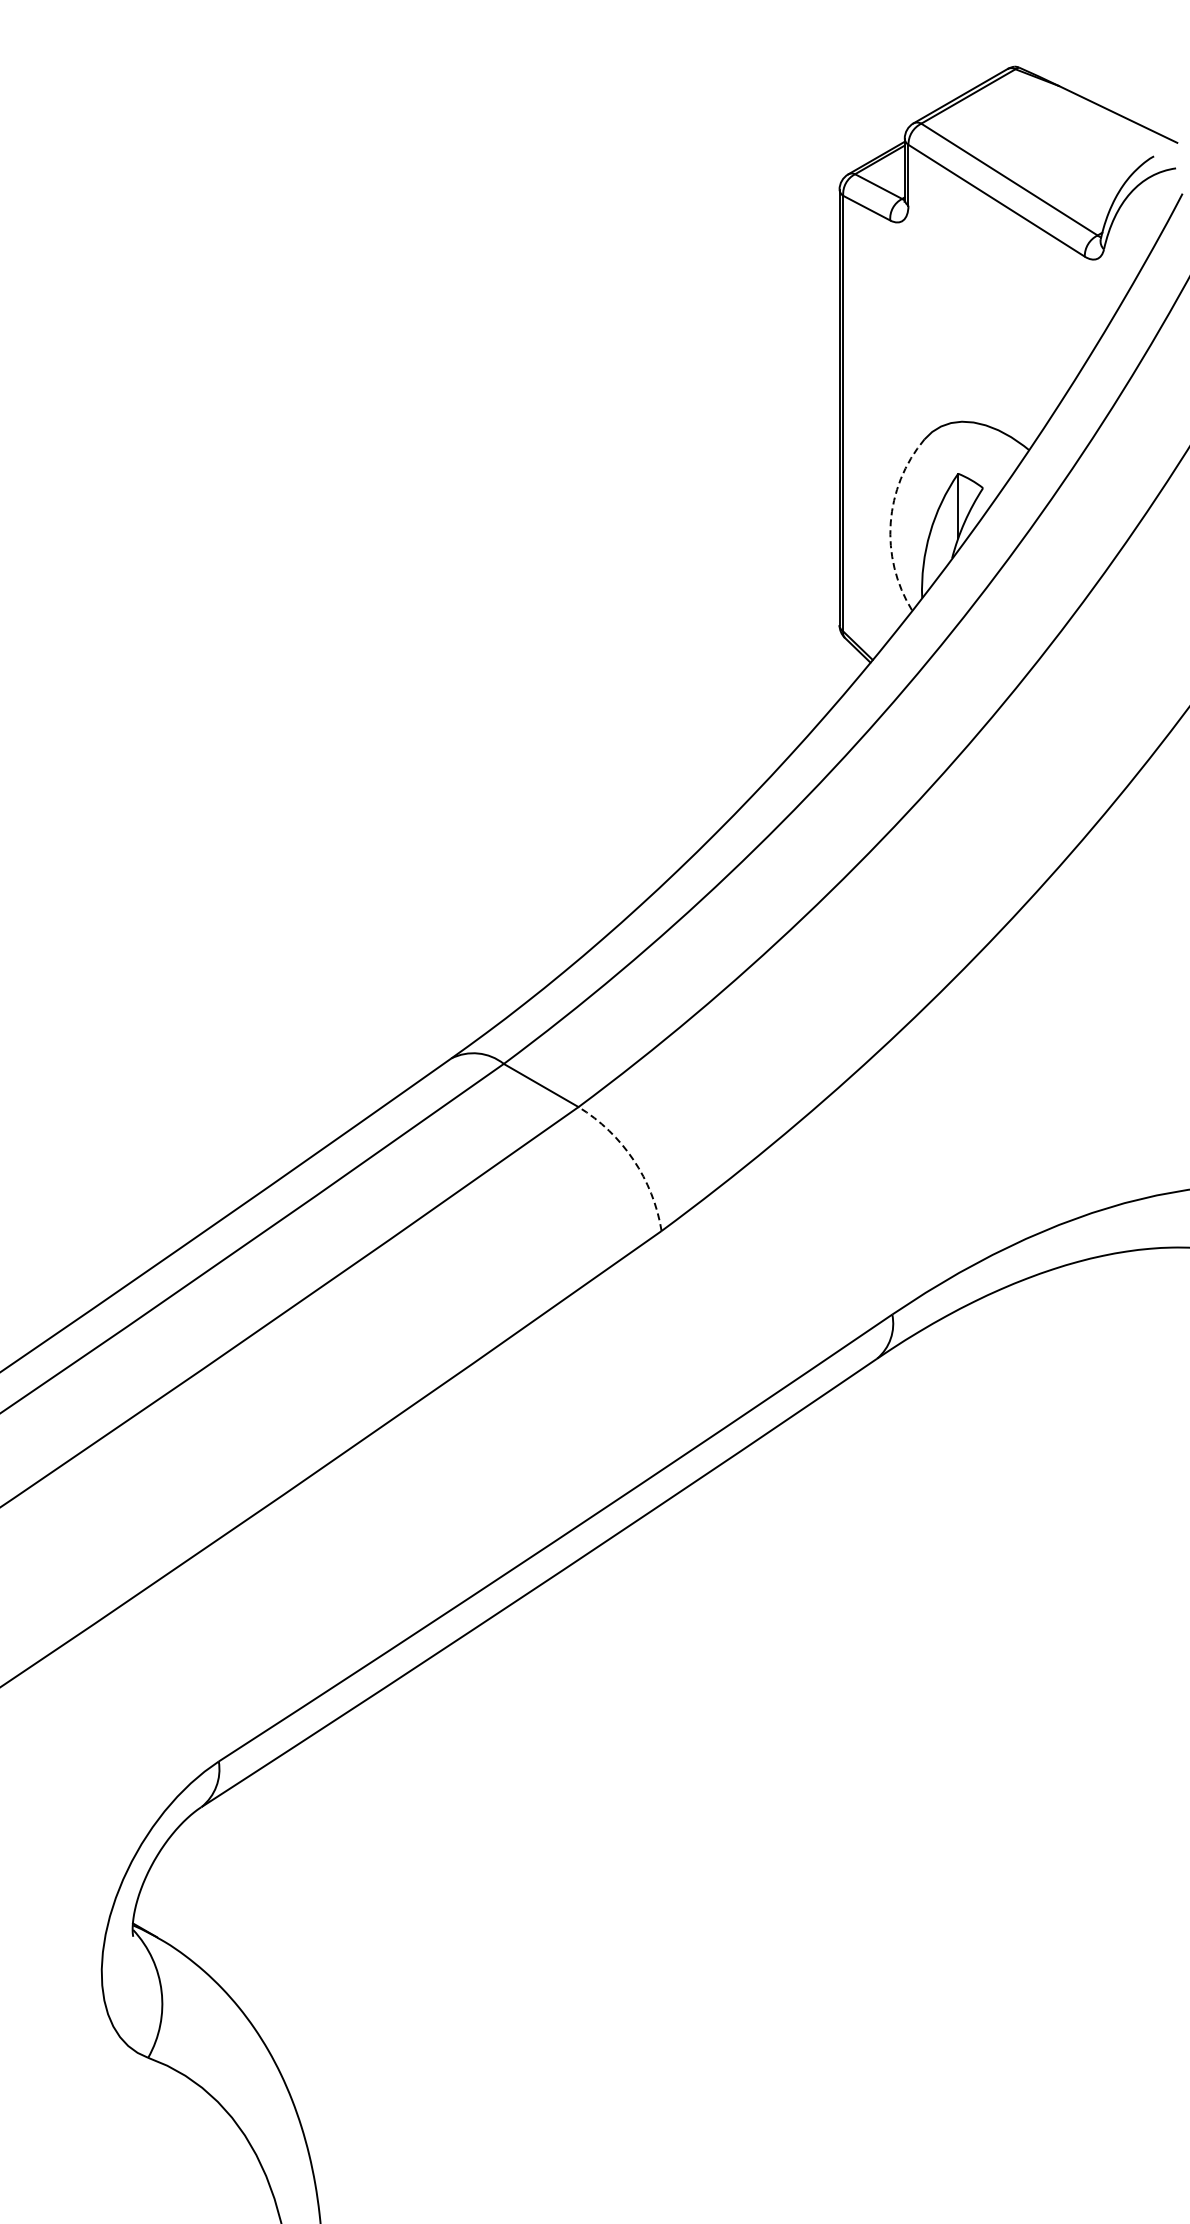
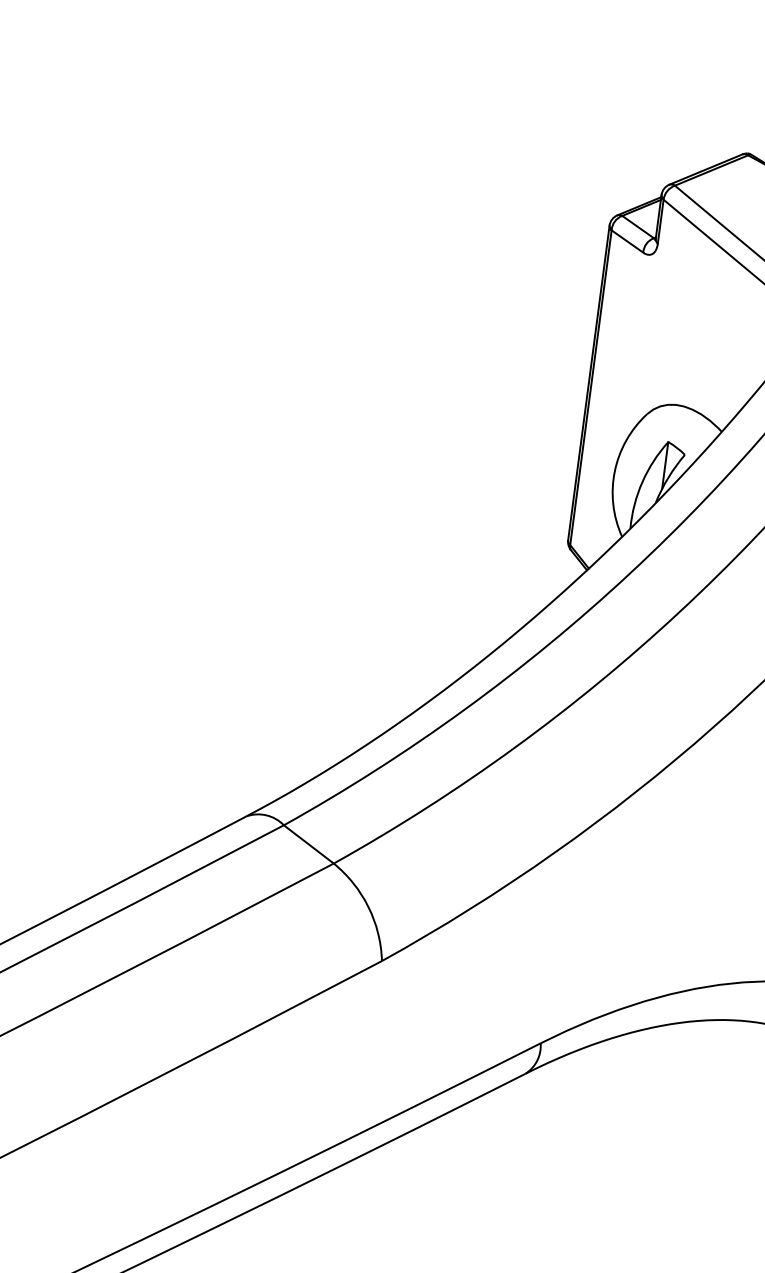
arc: (890, 523) -> (614, 471), dashed -> solid
arc: (633, 1160) -> (368, 907), dashed -> solid

